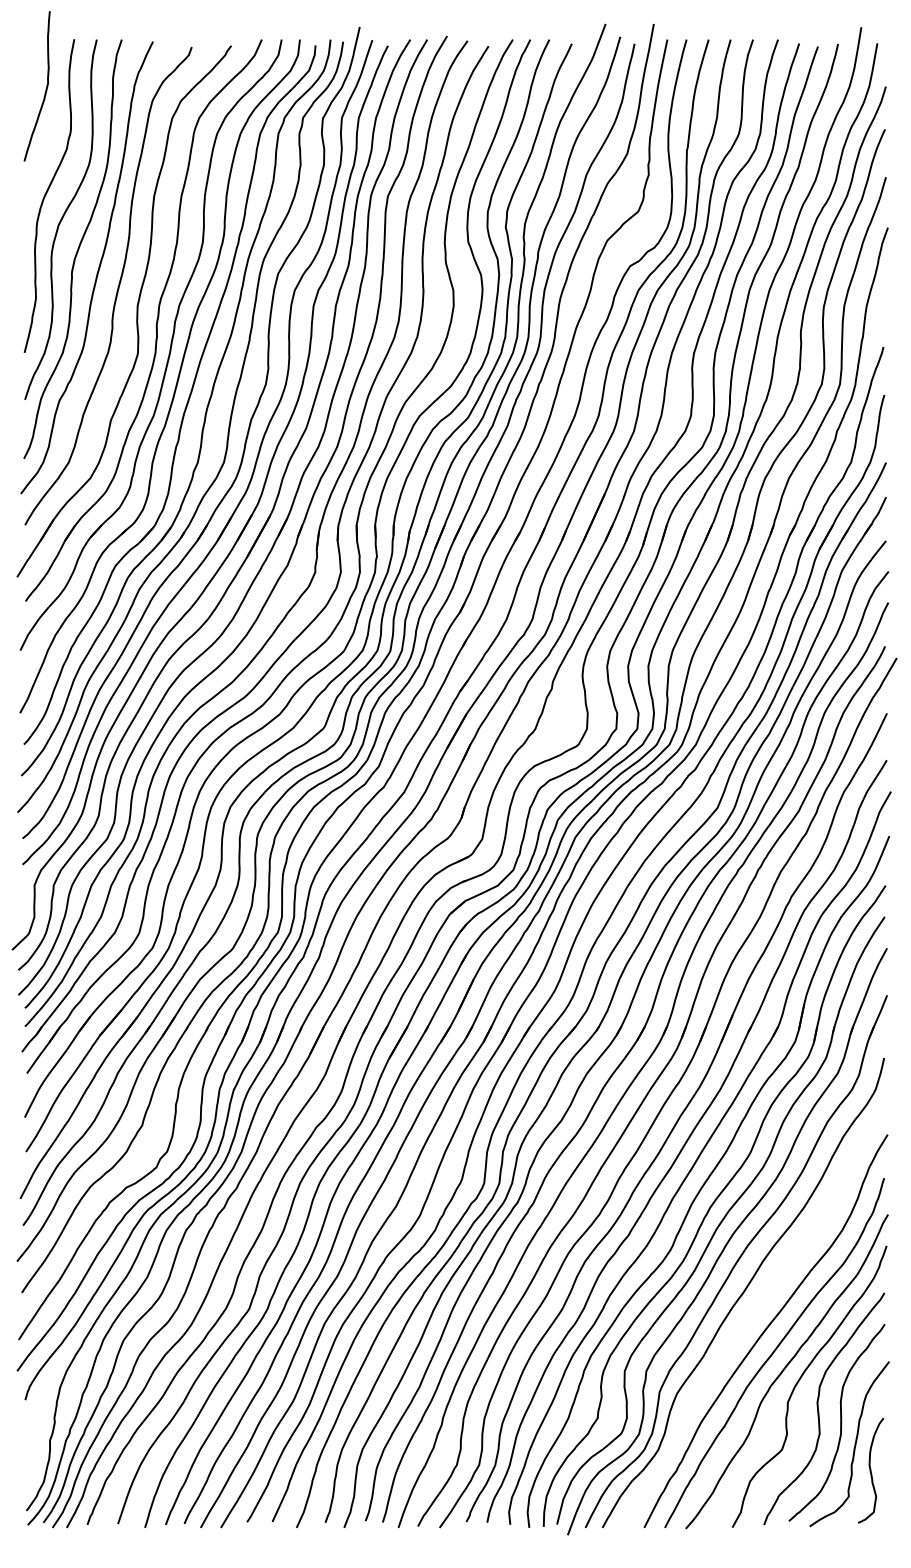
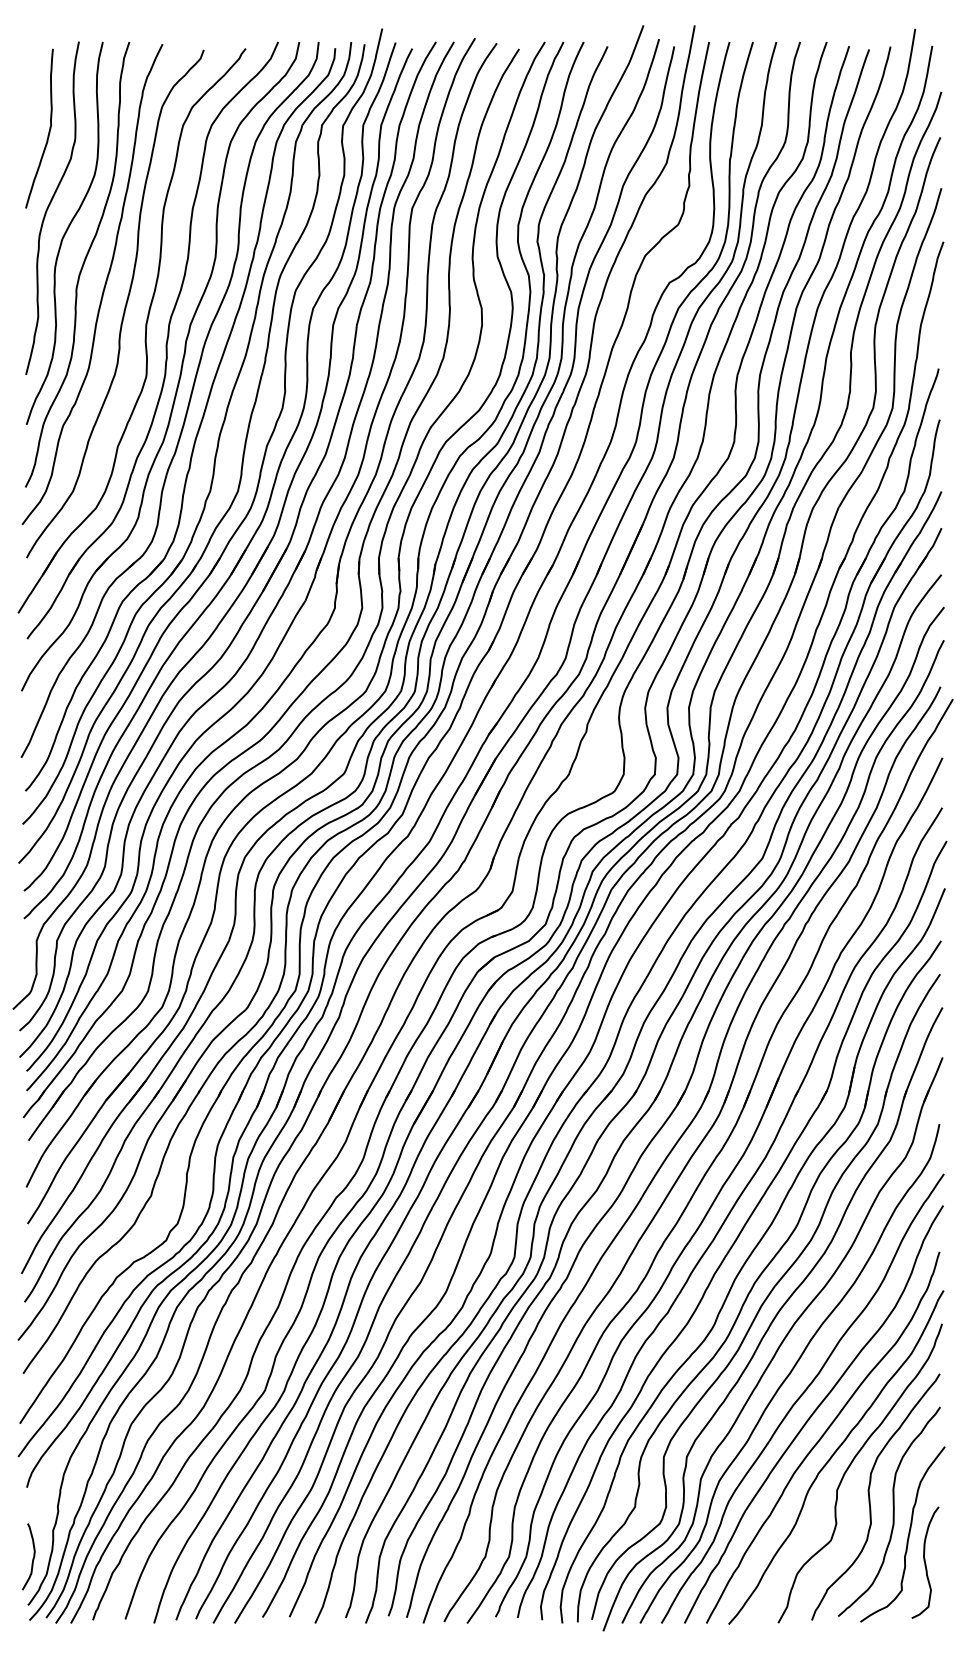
curve: (45, 88) -> (48, 131), moved
curve: (753, 1316) -> (800, 1398), added
curve: (30, 1466) -> (32, 1558), added

